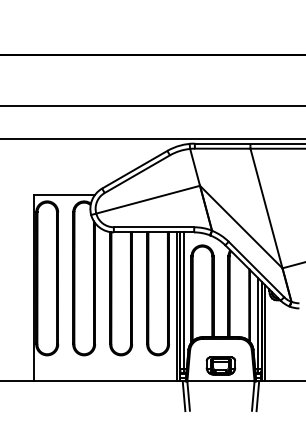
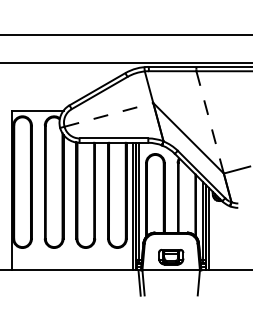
line: (148, 199) -> (109, 114), solid -> dashed
line: (266, 208) -> (210, 122), solid -> dashed
line: (257, 396) -> (202, 283), removed

